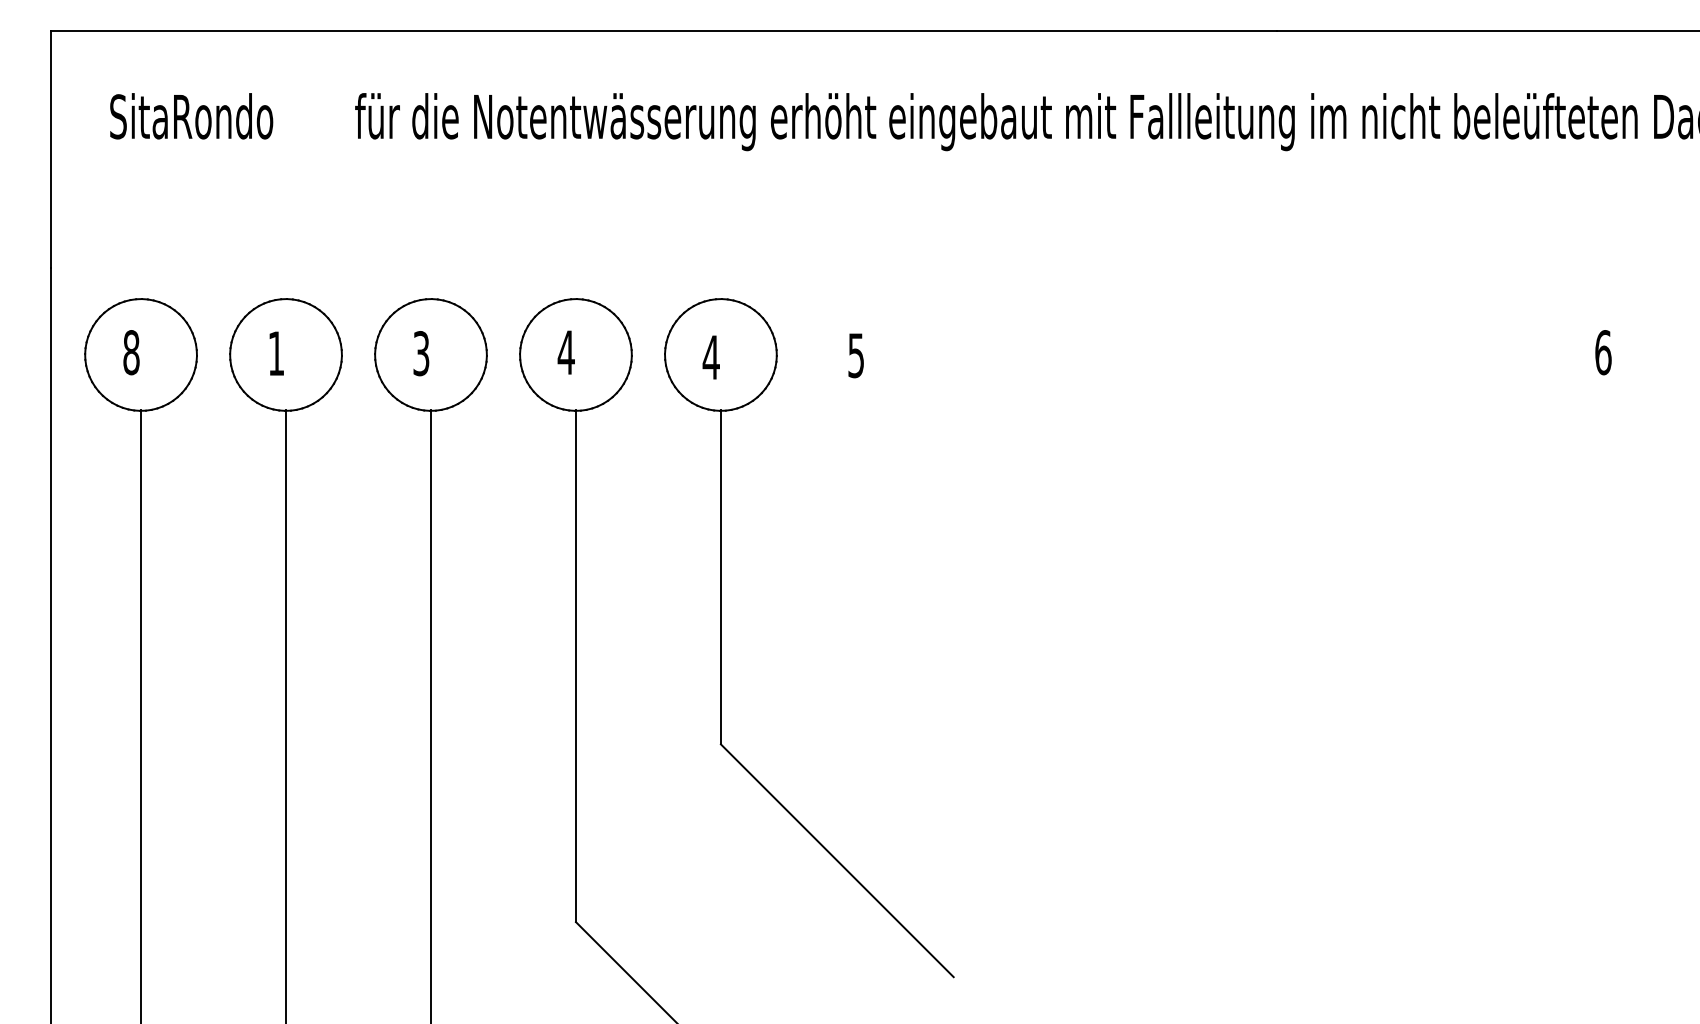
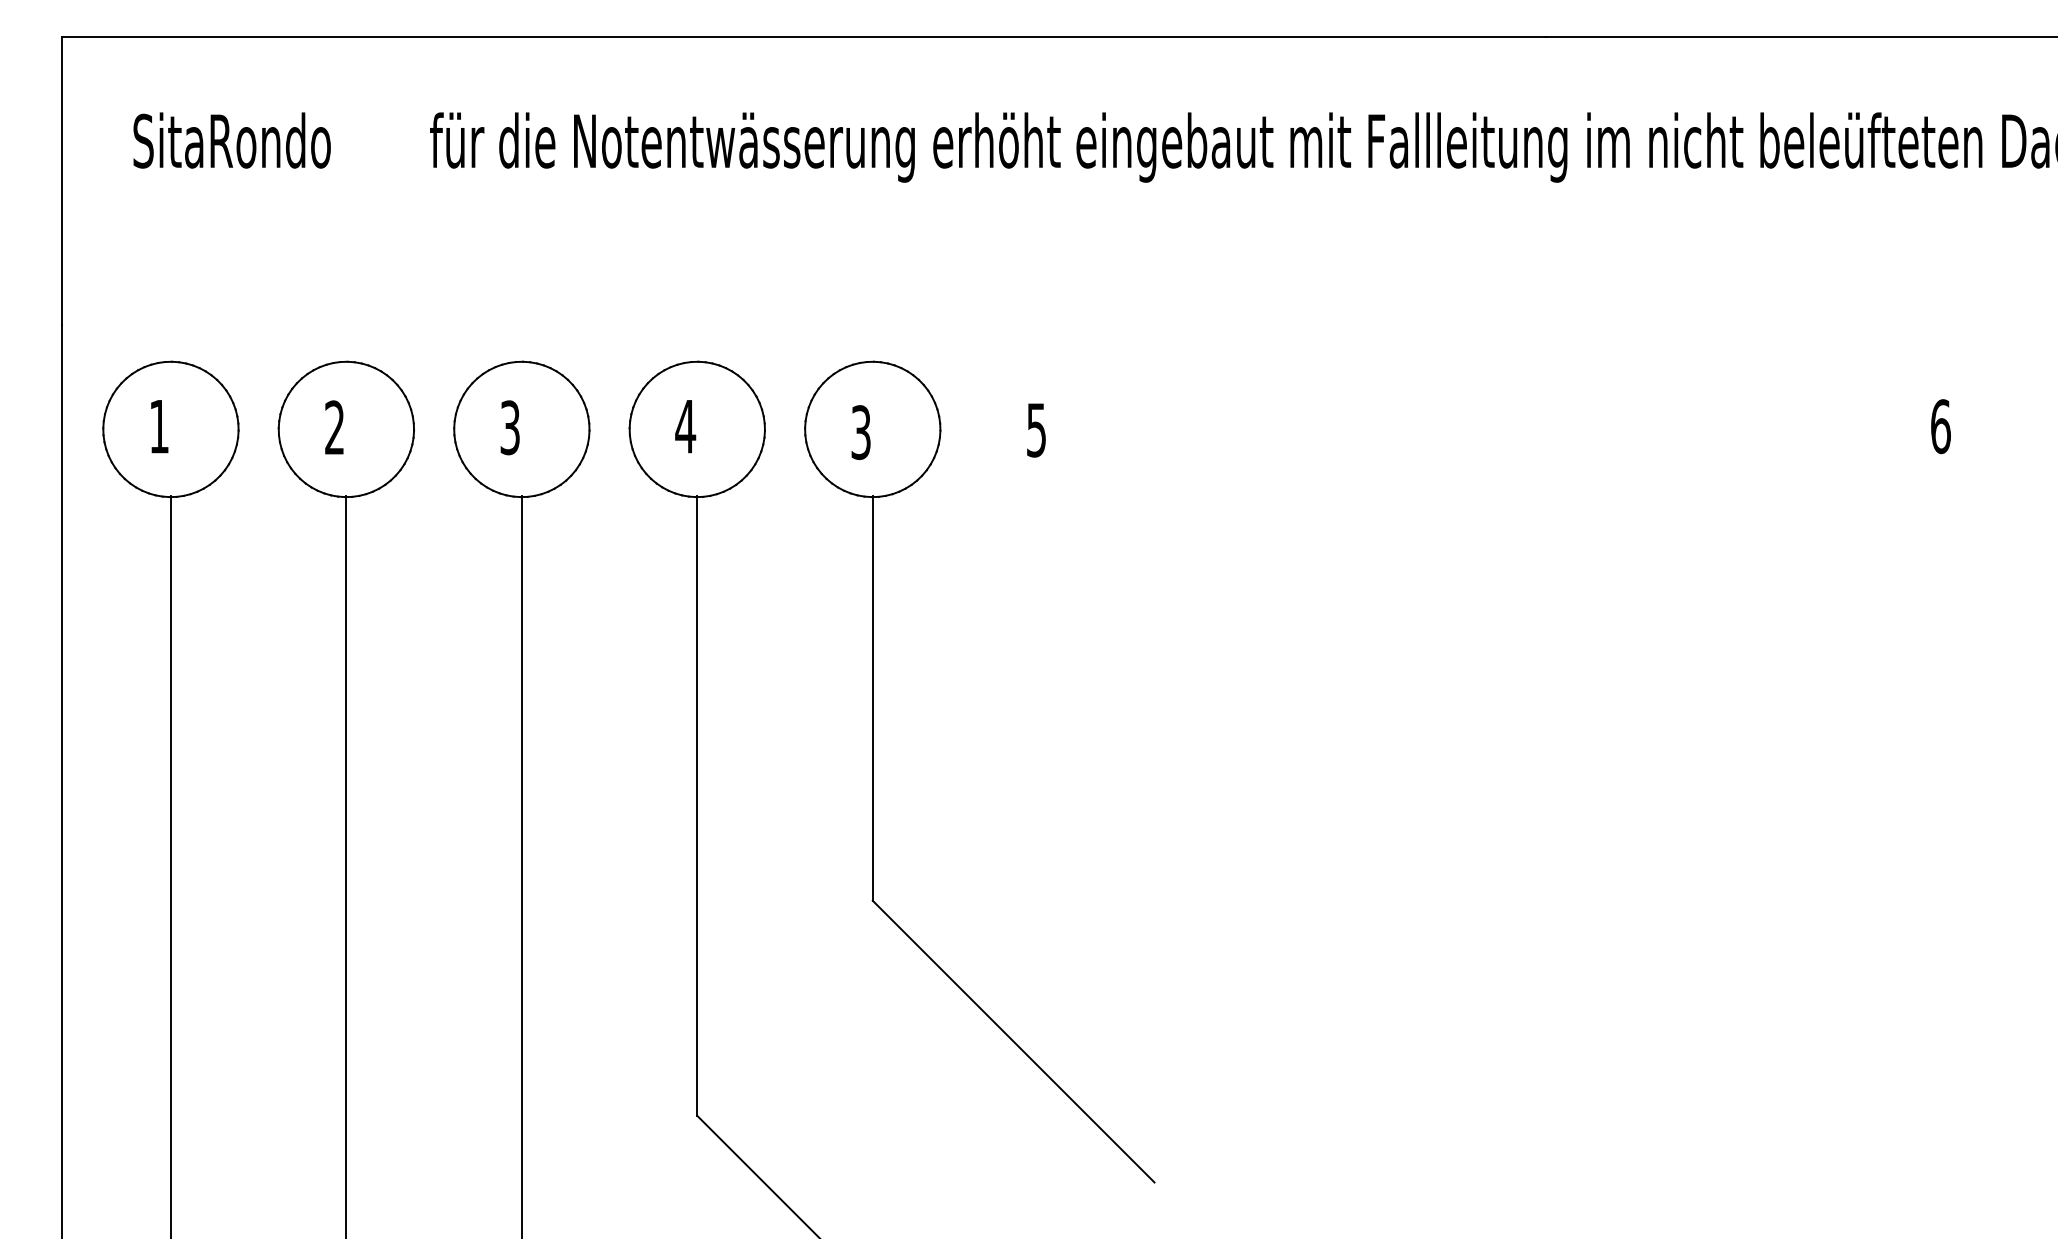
text: (131, 352) -> (159, 426), 8 -> 1
text: (276, 353) -> (334, 427), 1 -> 2
text: (710, 357) -> (860, 432), 4 -> 3

